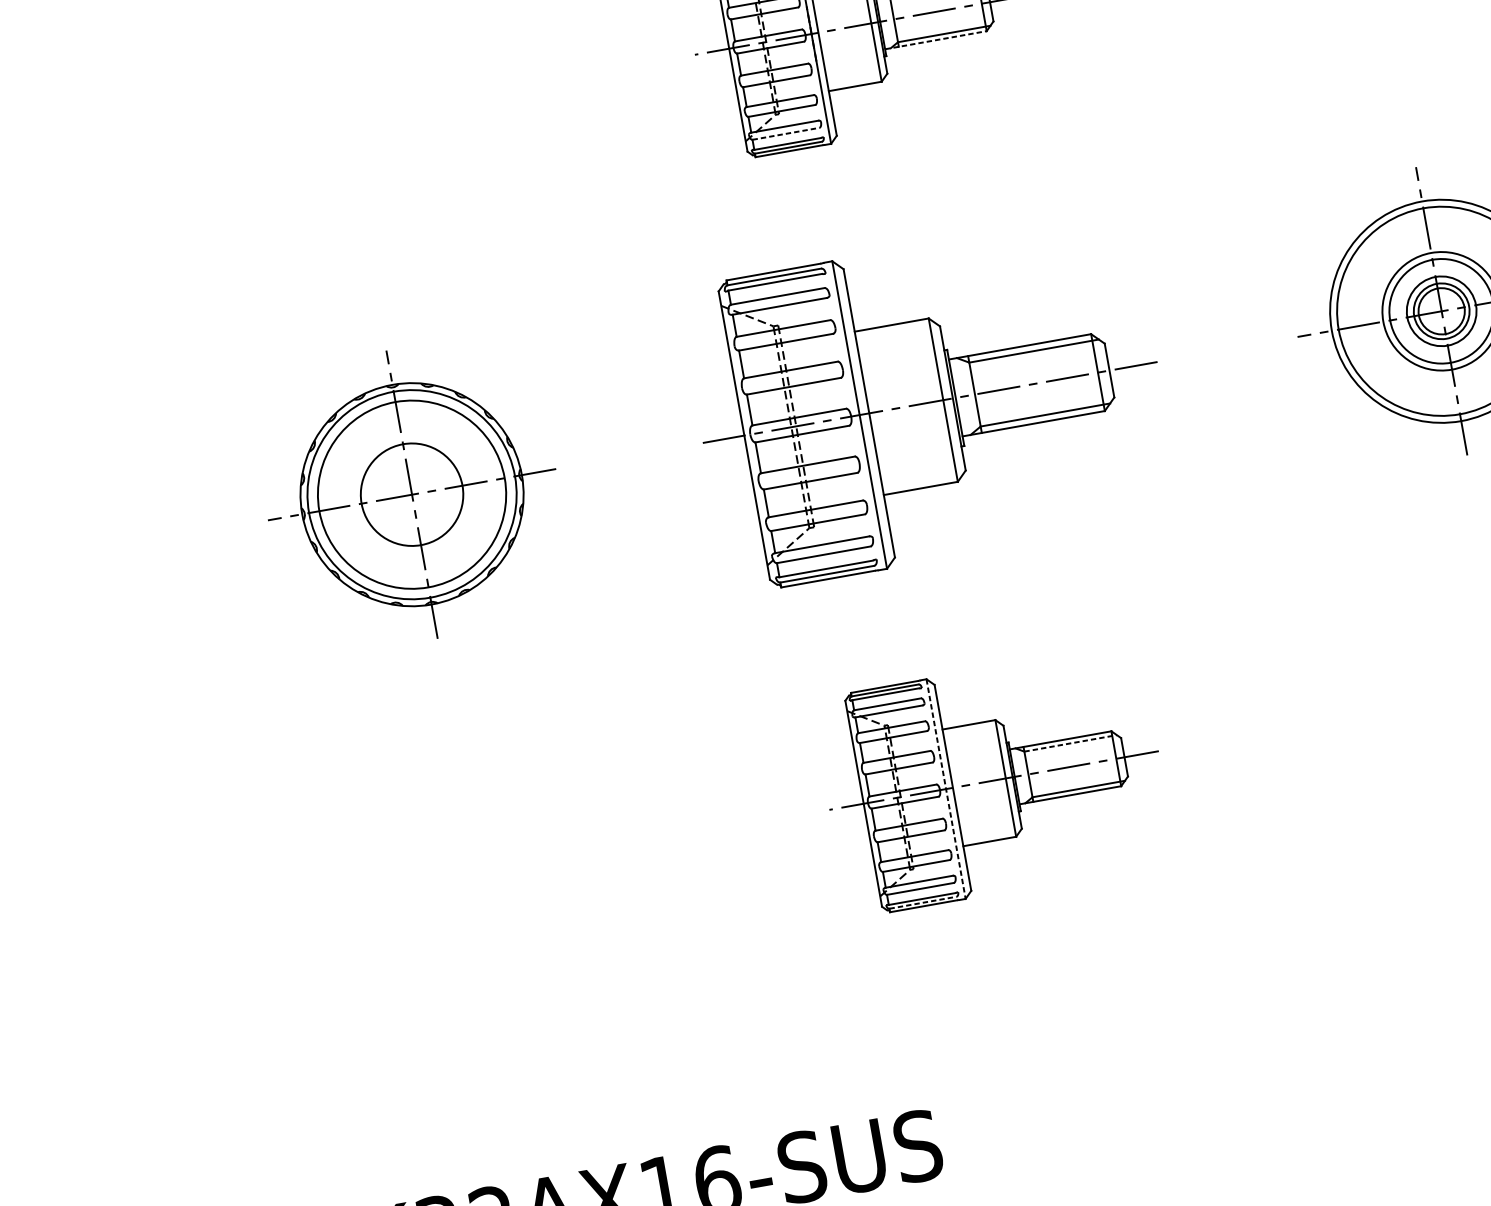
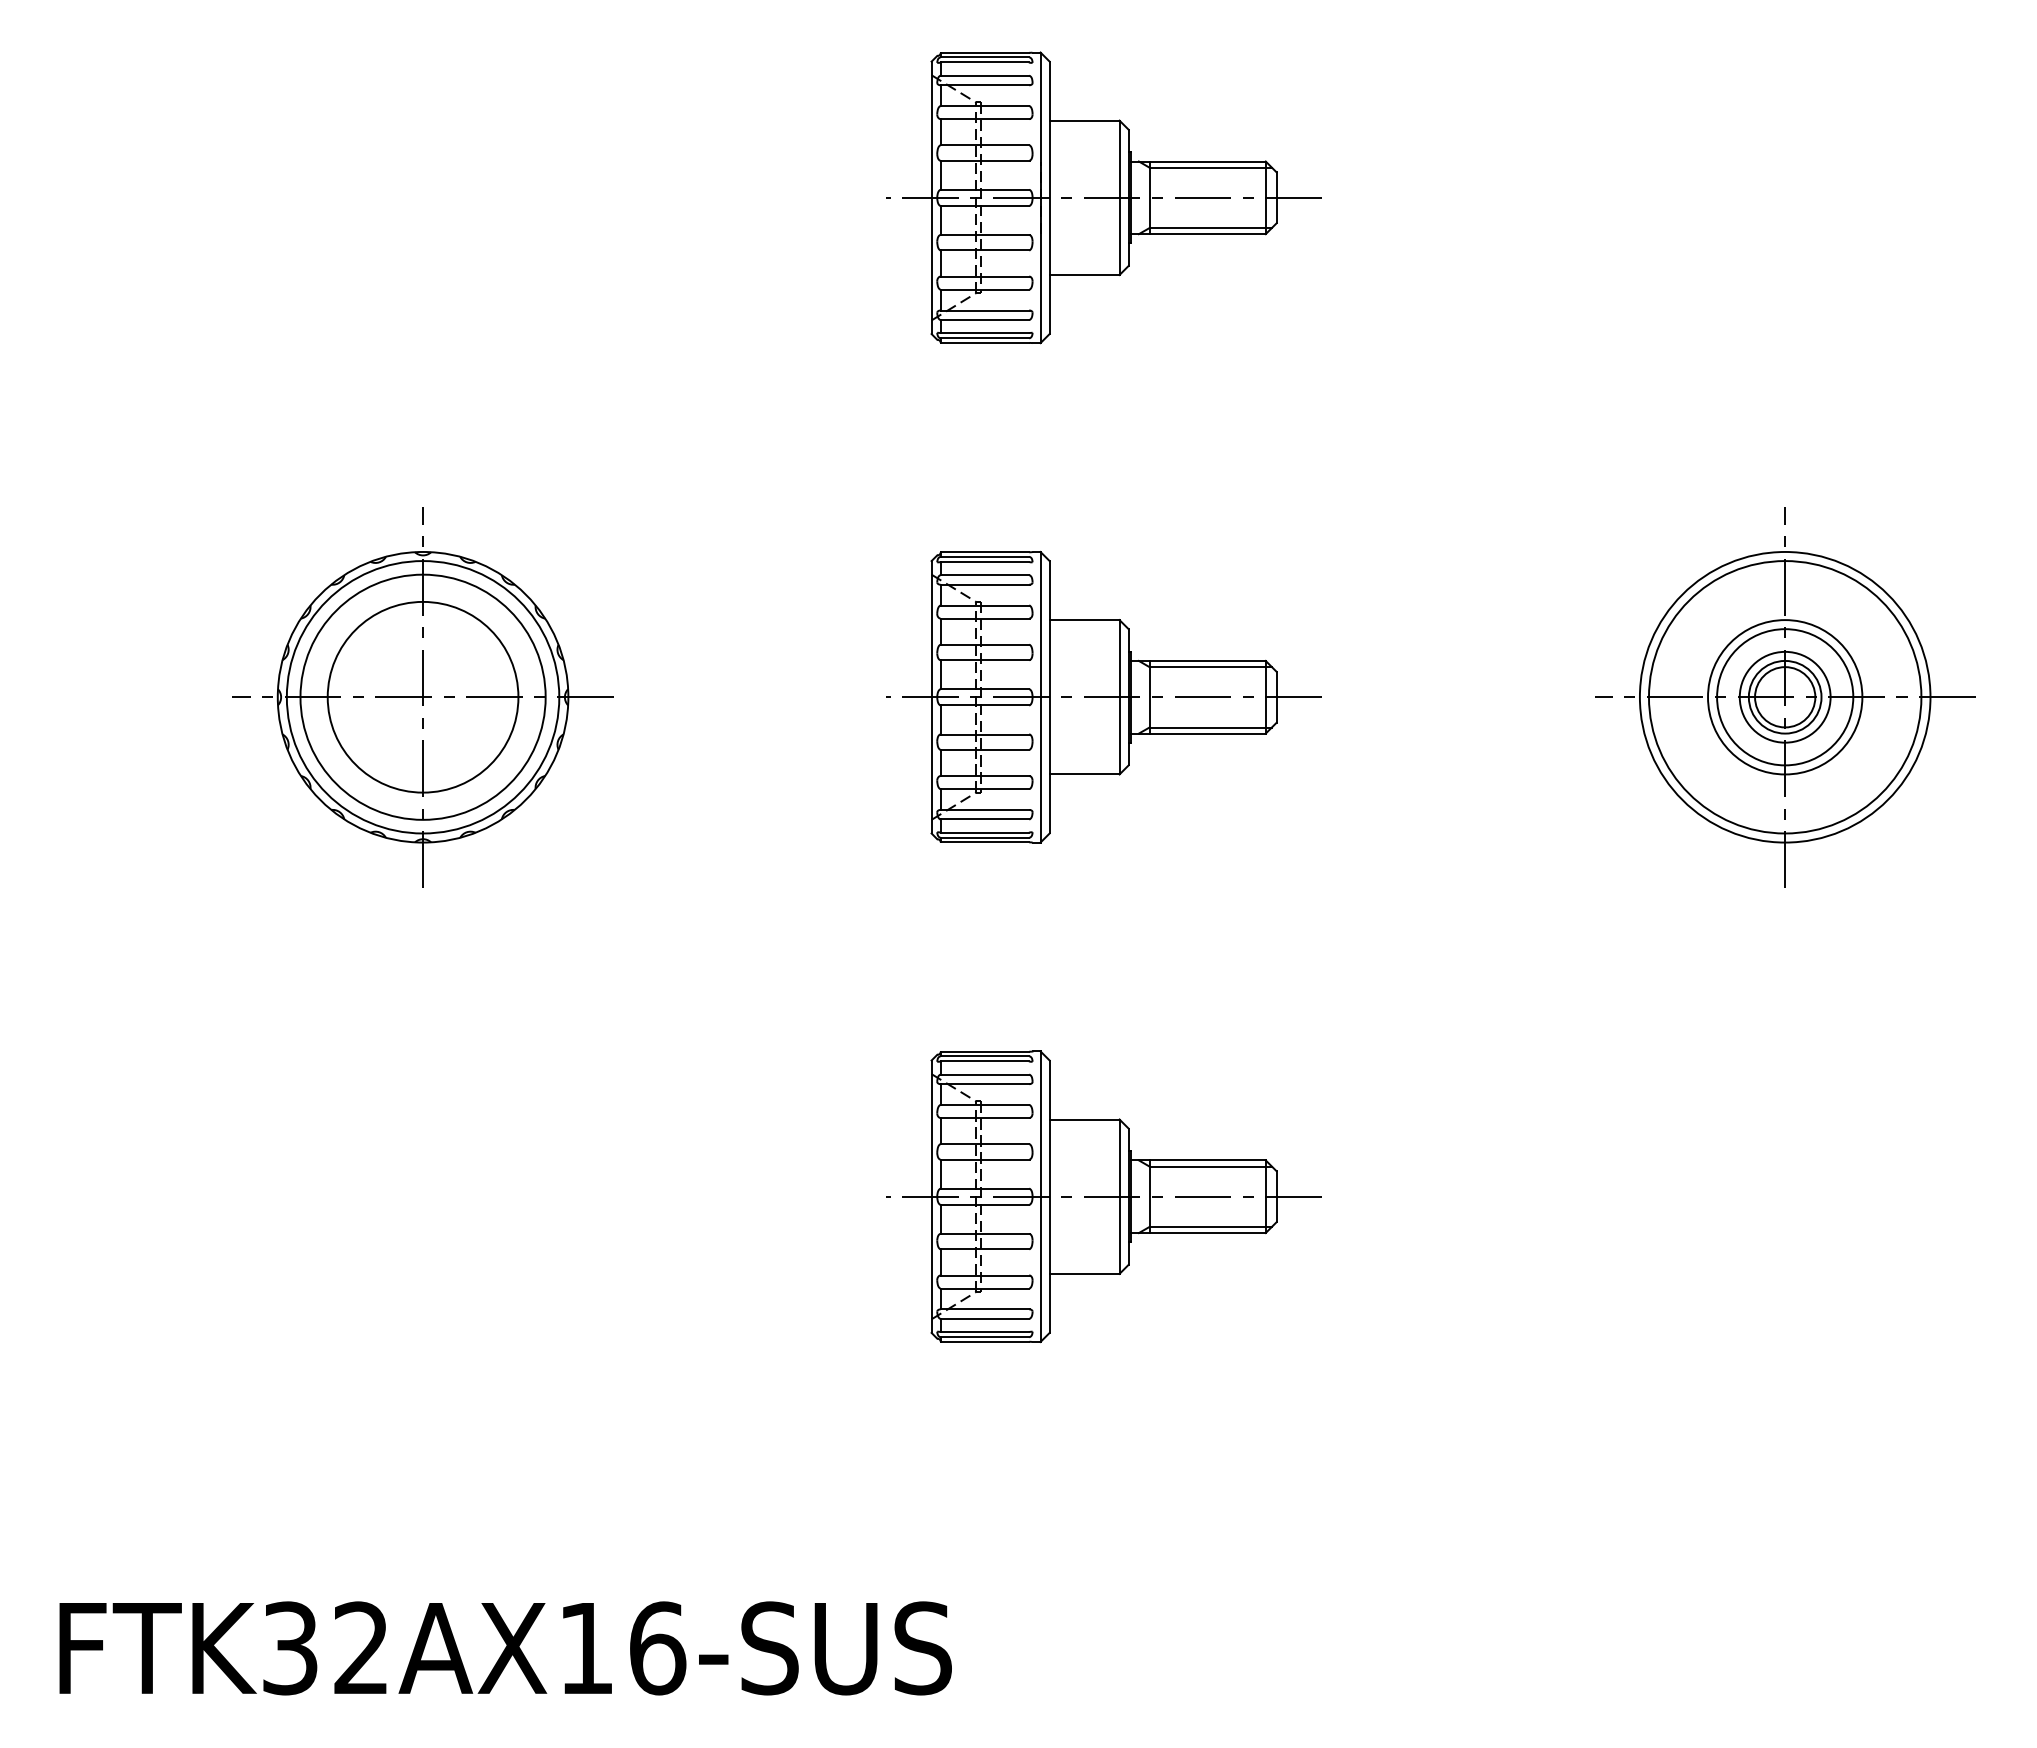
line: (936, 40) -> (1199, 234), dashed -> solid
line: (786, 133) -> (985, 319), dashed -> solid
part: (926, 402) -> (1103, 696), size x0.71
circle: (411, 494) -> (422, 696), size x1.43
line: (1071, 743) -> (1211, 1166), dashed -> solid
line: (946, 789) -> (1040, 1197), dashed -> solid
line: (923, 902) -> (985, 1337), dashed -> solid

